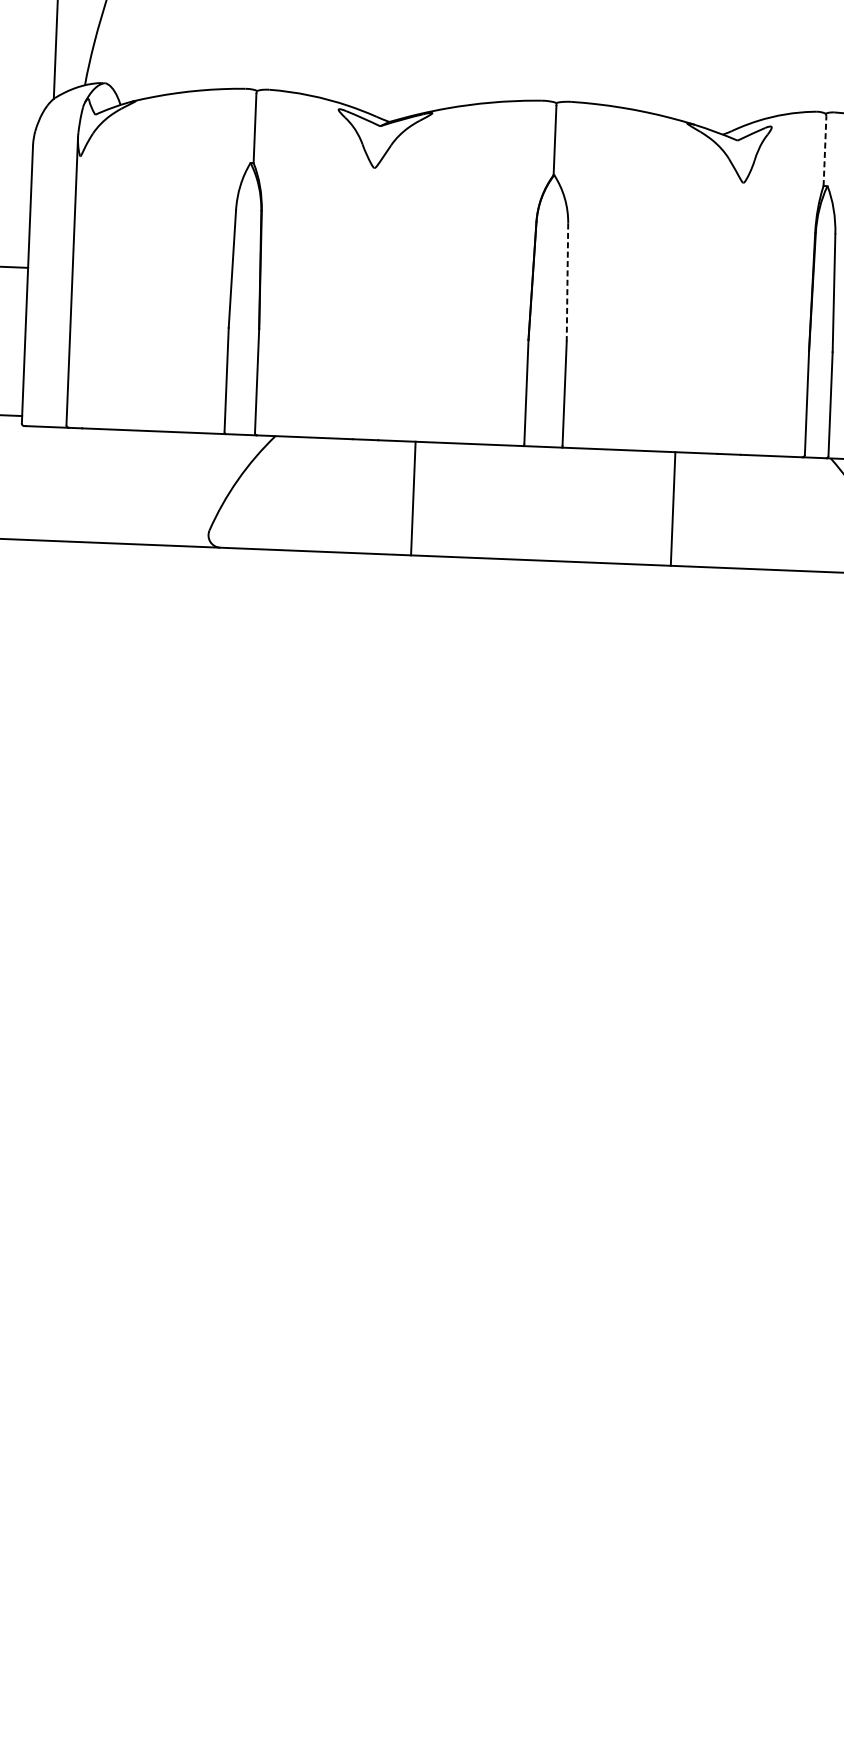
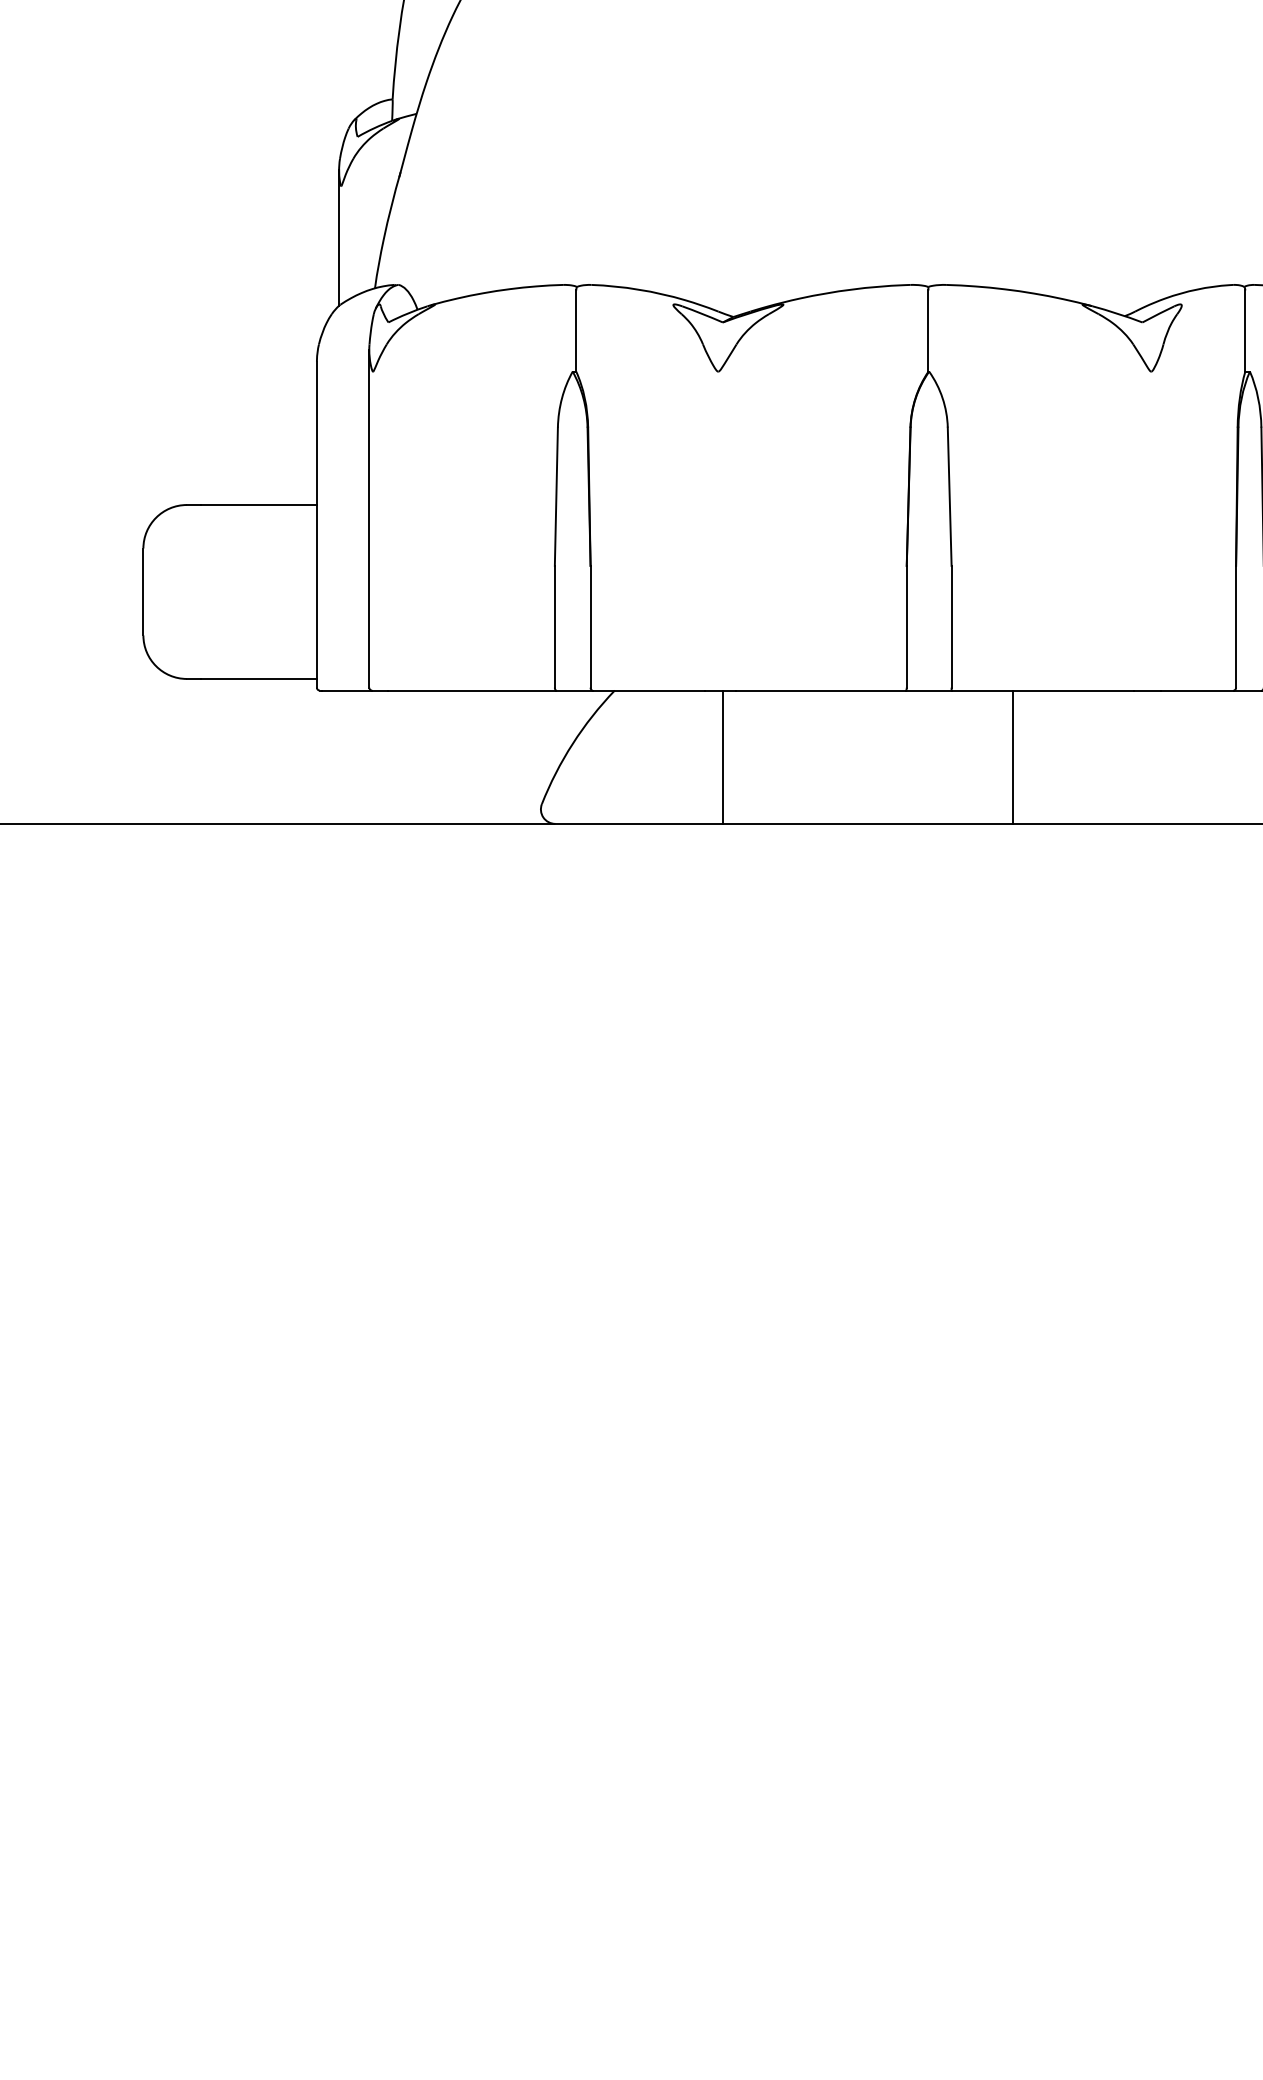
line: (825, 151) -> (1245, 331), dashed -> solid
line: (567, 283) -> (949, 497), dashed -> solid
line: (413, 497) -> (723, 756), moved
line: (673, 508) -> (1013, 756), moved

